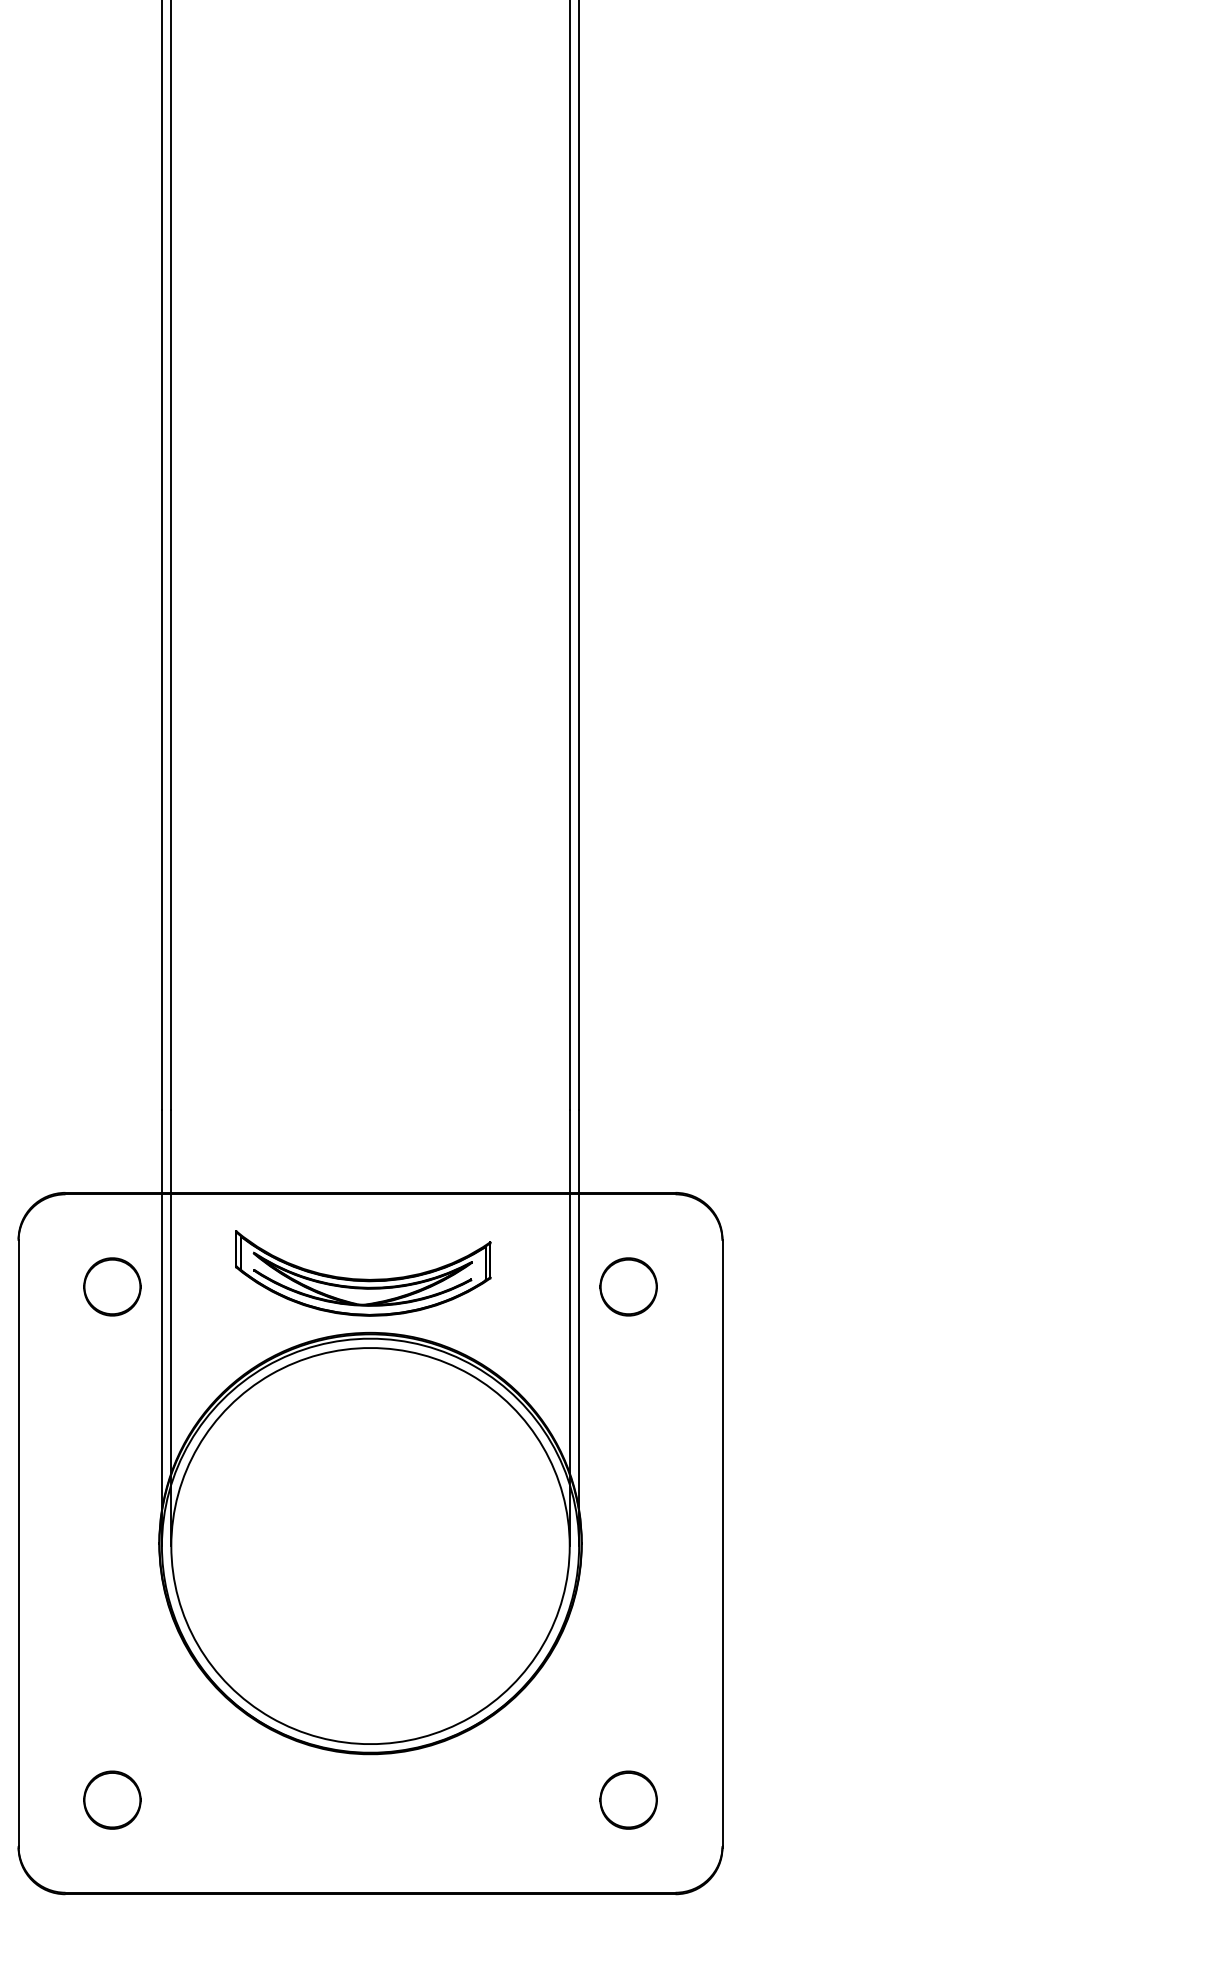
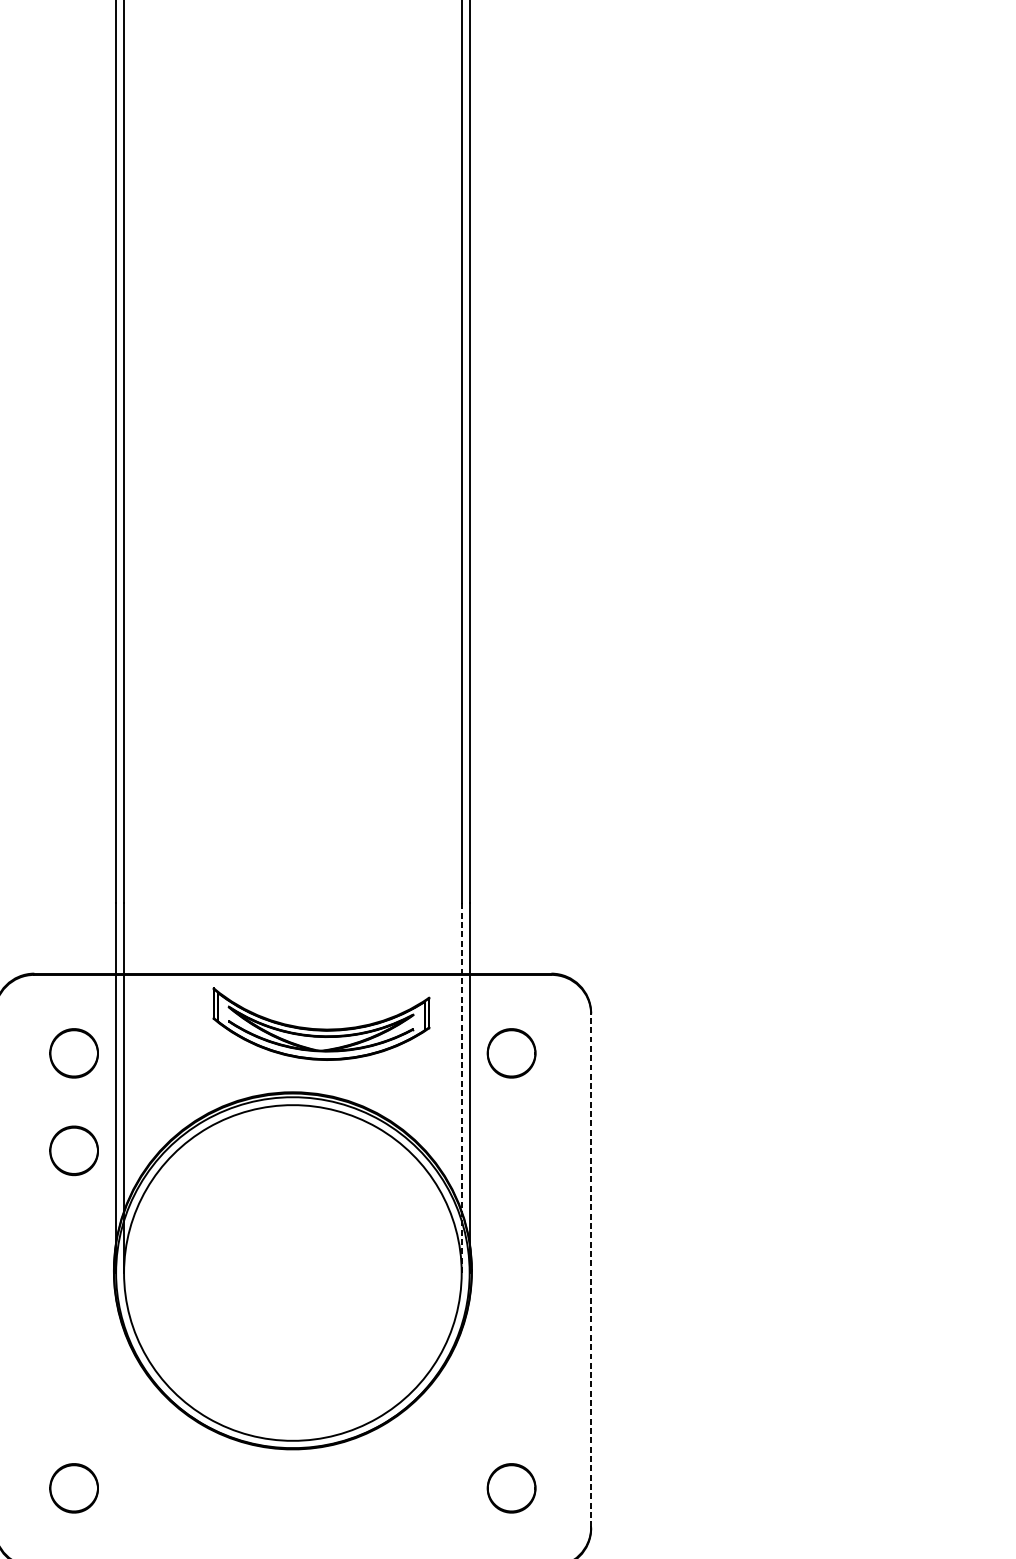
part: (363, 1273) -> (321, 1024), moved
line: (569, 1328) -> (461, 1088), solid -> dashed
part: (112, 1401) -> (74, 1150), added
line: (722, 1542) -> (591, 1269), solid -> dashed

